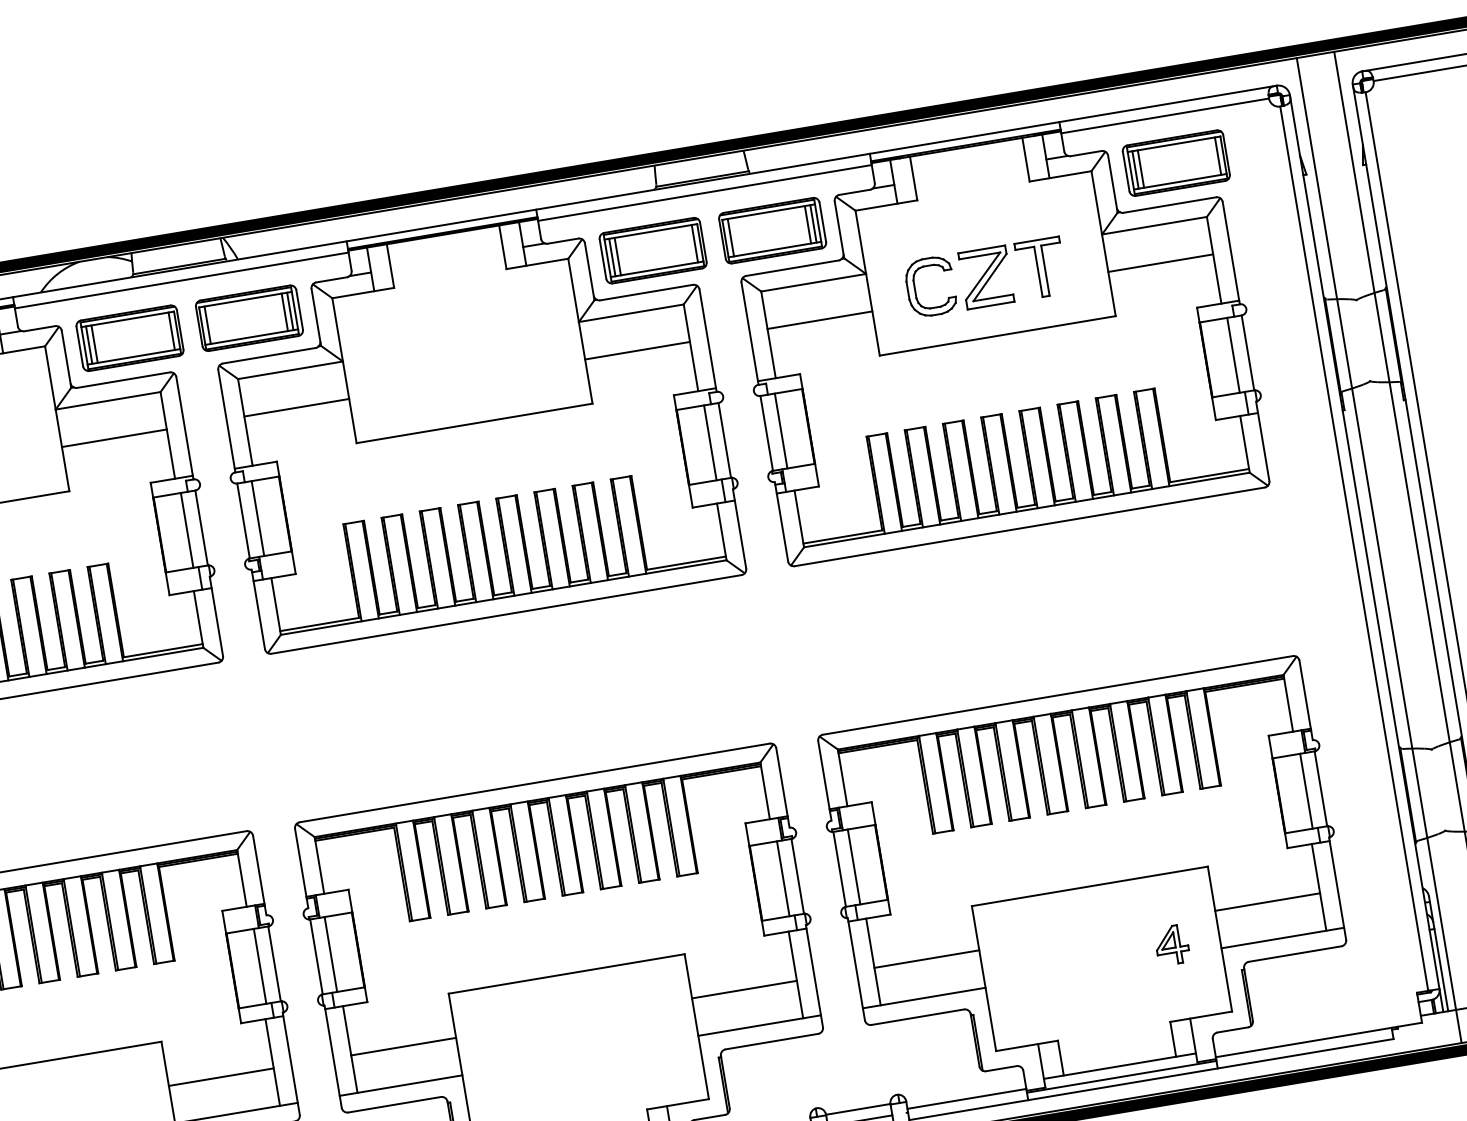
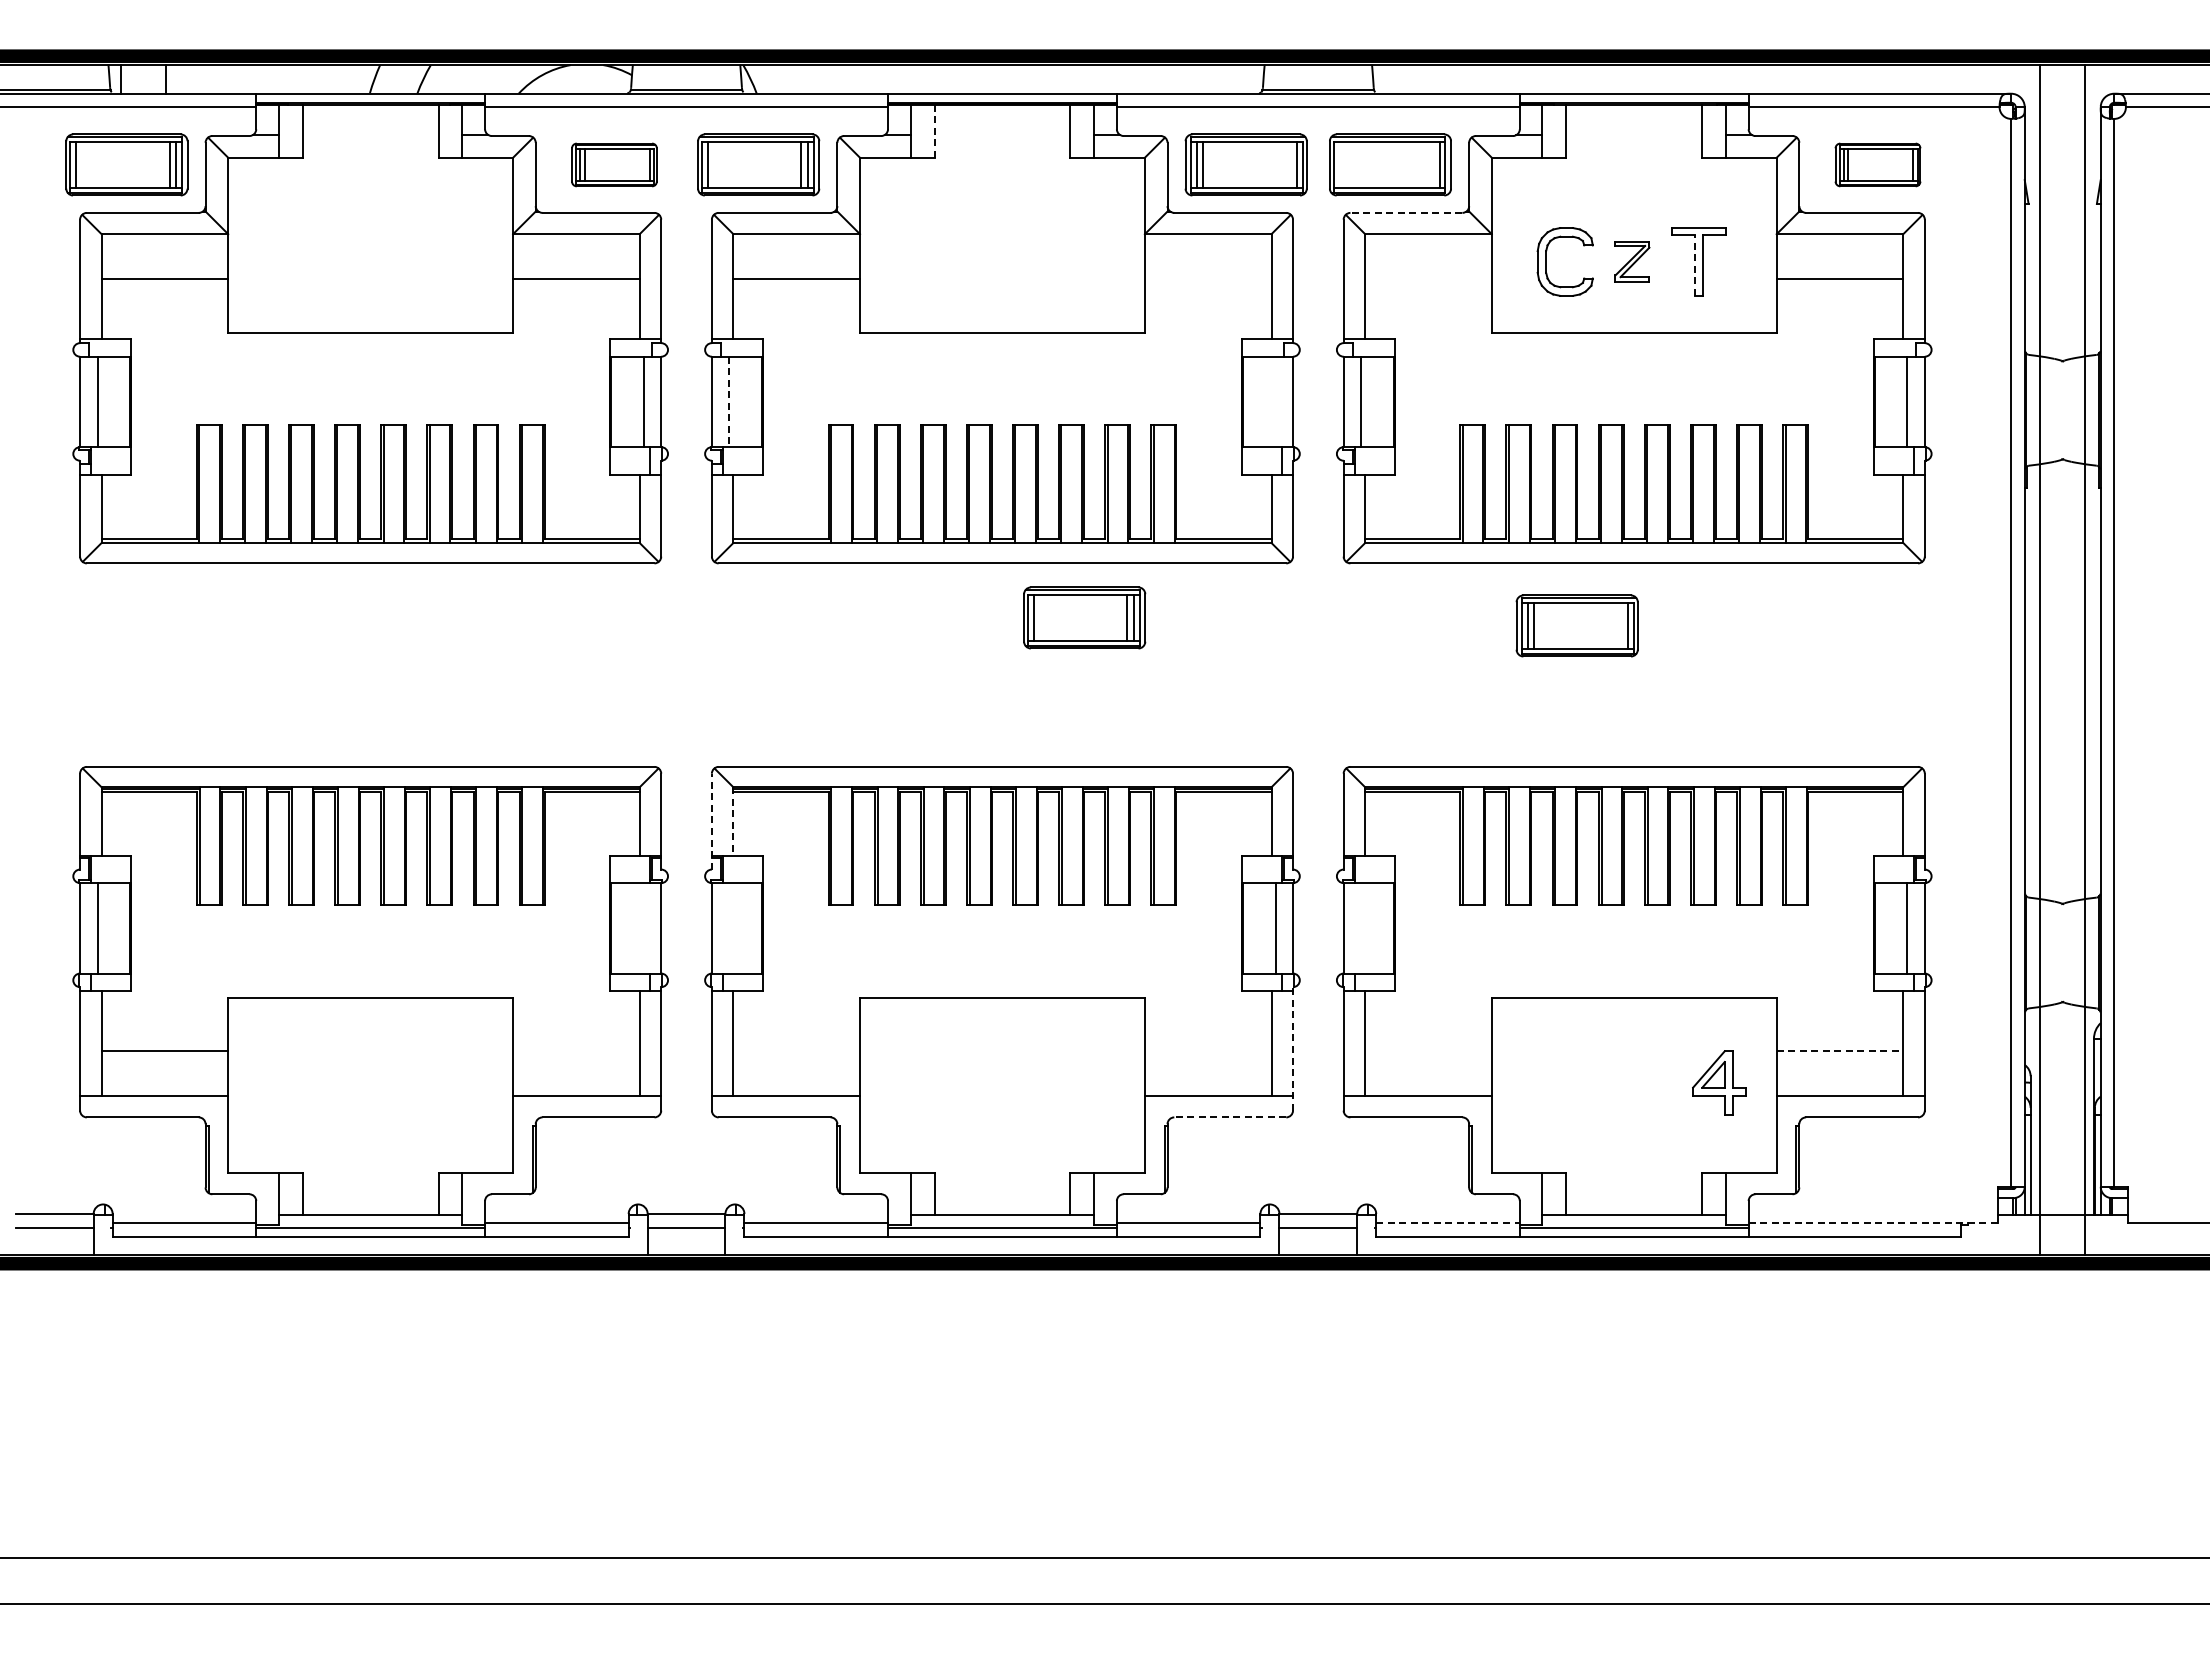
part: (1175, 162) -> (1877, 164), size x0.7
line: (808, 224) -> (1433, 164), removed
line: (731, 237) -> (1340, 164), removed
line: (390, 265) -> (934, 130), solid -> dashed
line: (792, 267) -> (1406, 212), solid -> dashed
line: (1038, 271) -> (1694, 265), solid -> dashed
part: (986, 277) -> (1632, 261), size x0.6
line: (819, 320) -> (1428, 279), removed
part: (130, 337) -> (614, 164), size x0.7
line: (636, 350) -> (1207, 279), removed
line: (710, 442) -> (1275, 401), removed
line: (258, 519) -> (729, 402), solid -> dashed
part: (990, 586) -> (1576, 625), added
part: (581, 647) -> (1084, 617), added
line: (319, 866) -> (733, 822), solid -> dashed
line: (854, 867) -> (1361, 928), removed
line: (301, 868) -> (711, 821), solid -> dashed
line: (1268, 901) -> (1840, 1050), solid -> dashed
part: (1171, 945) -> (1718, 1082), size x1.4
line: (331, 954) -> (729, 928), removed
line: (926, 958) -> (1428, 1050), removed
line: (259, 966) -> (643, 928), removed
line: (814, 975) -> (1293, 1048), solid -> dashed
line: (743, 989) -> (1207, 1050), removed
line: (1319, 1040) -> (1873, 1223), solid -> dashed
line: (772, 1041) -> (1230, 1117), solid -> dashed
line: (403, 1046) -> (796, 1050), removed
line: (221, 1076) -> (576, 1050), removed
line: (967, 1099) -> (1448, 1223), solid -> dashed

